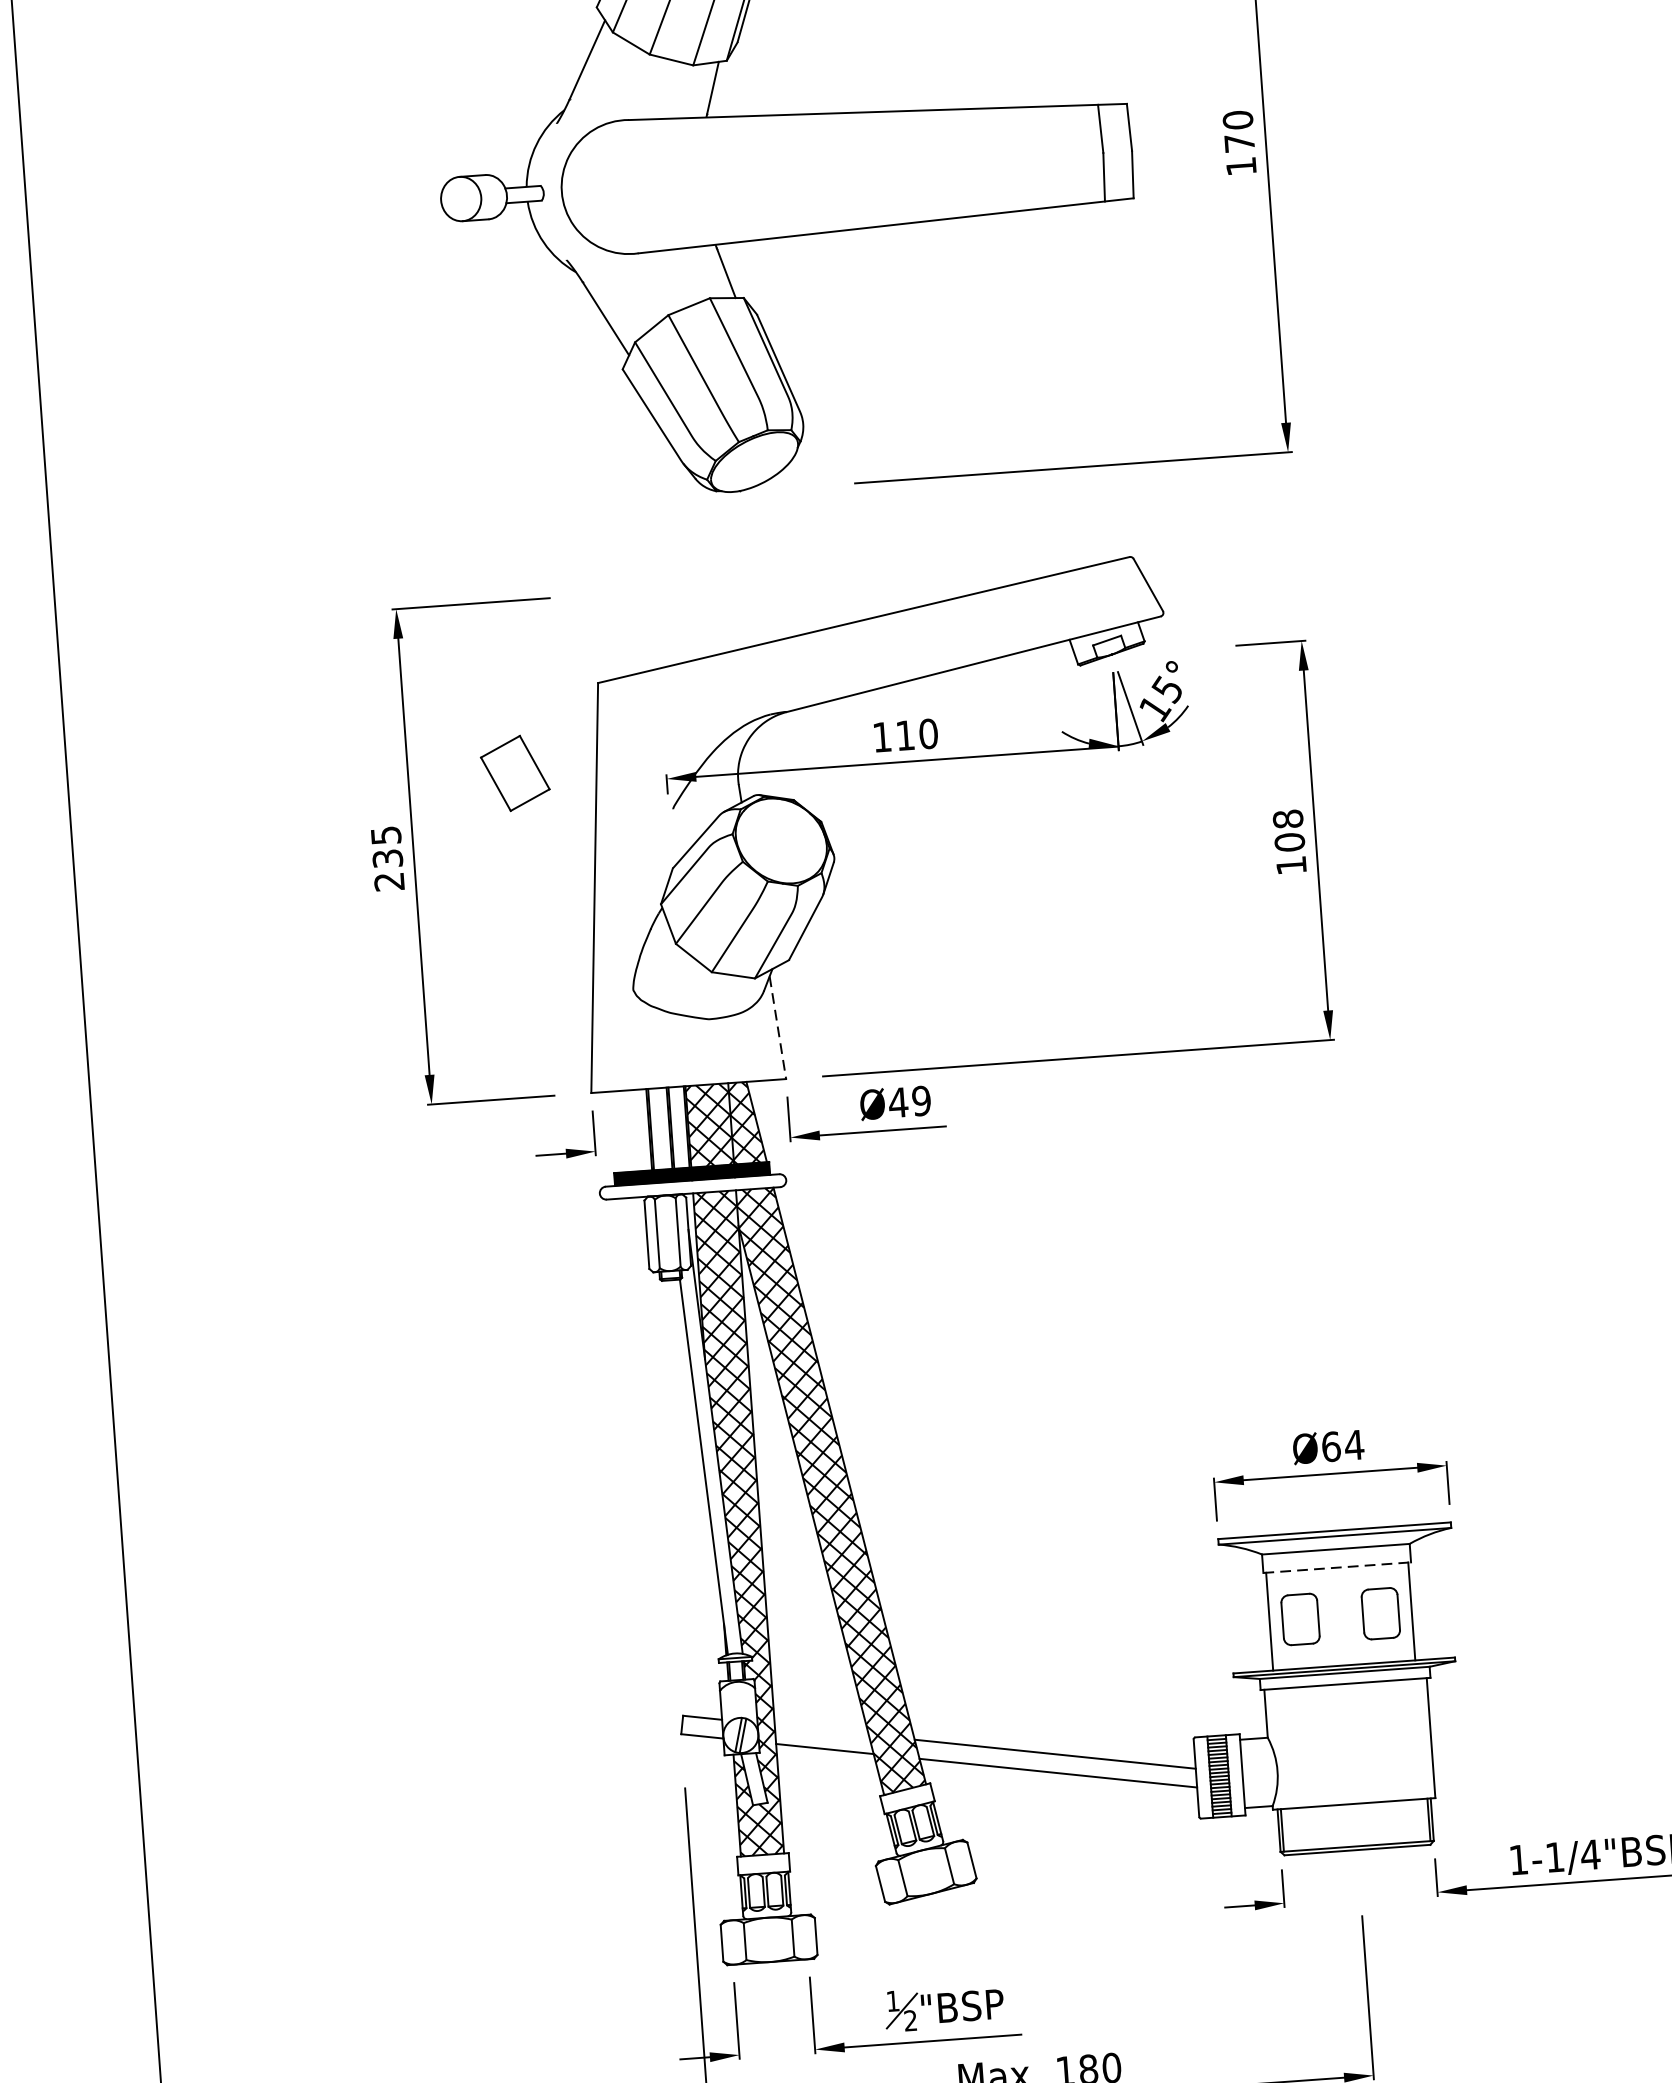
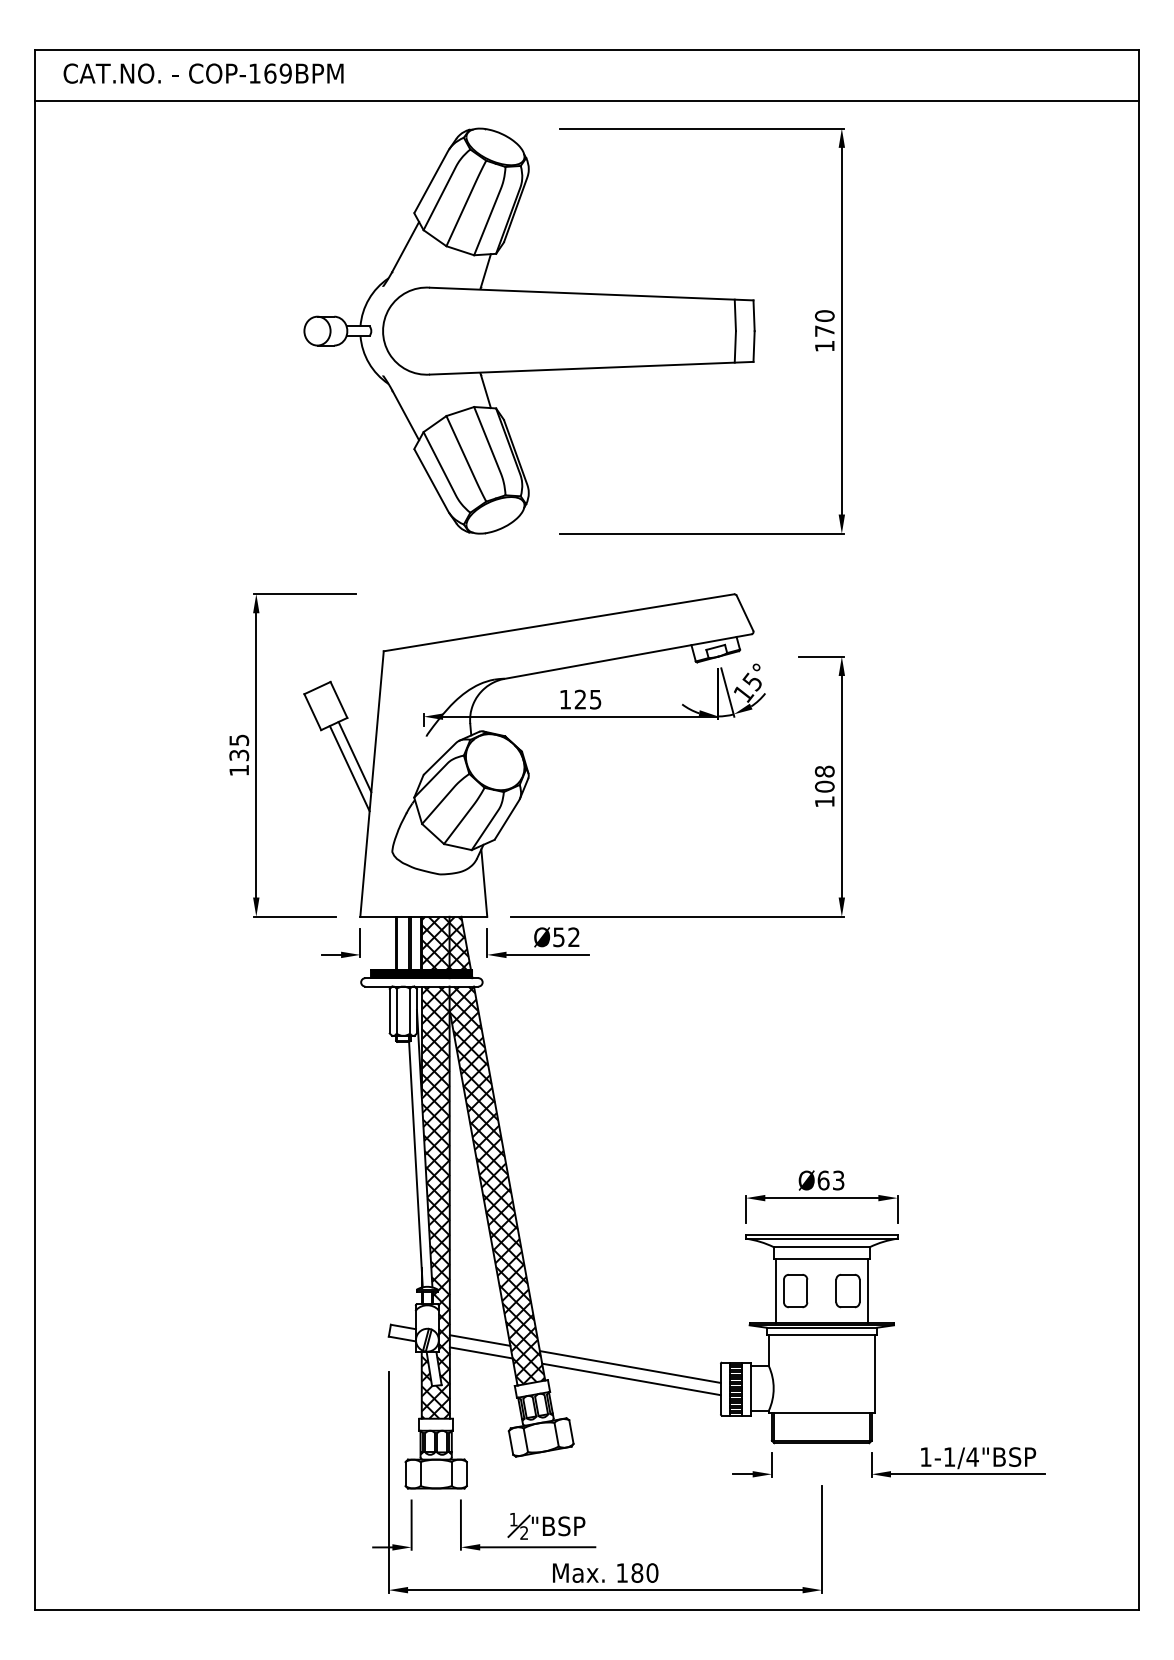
text: (916, 734) -> (587, 699), 110 -> 125
line: (564, 849) -> (354, 757), added
line: (558, 866) -> (349, 768), added
text: (388, 881) -> (238, 770), 235 -> 135
line: (778, 1028) -> (484, 883), dashed -> solid
text: (908, 1102) -> (565, 937), Ø49 -> Ø52
text: (1354, 1445) -> (838, 1180), Ø64 -> Ø63
line: (1338, 1568) -> (822, 1259), dashed -> solid
line: (820, 1730) -> (479, 1340), added

